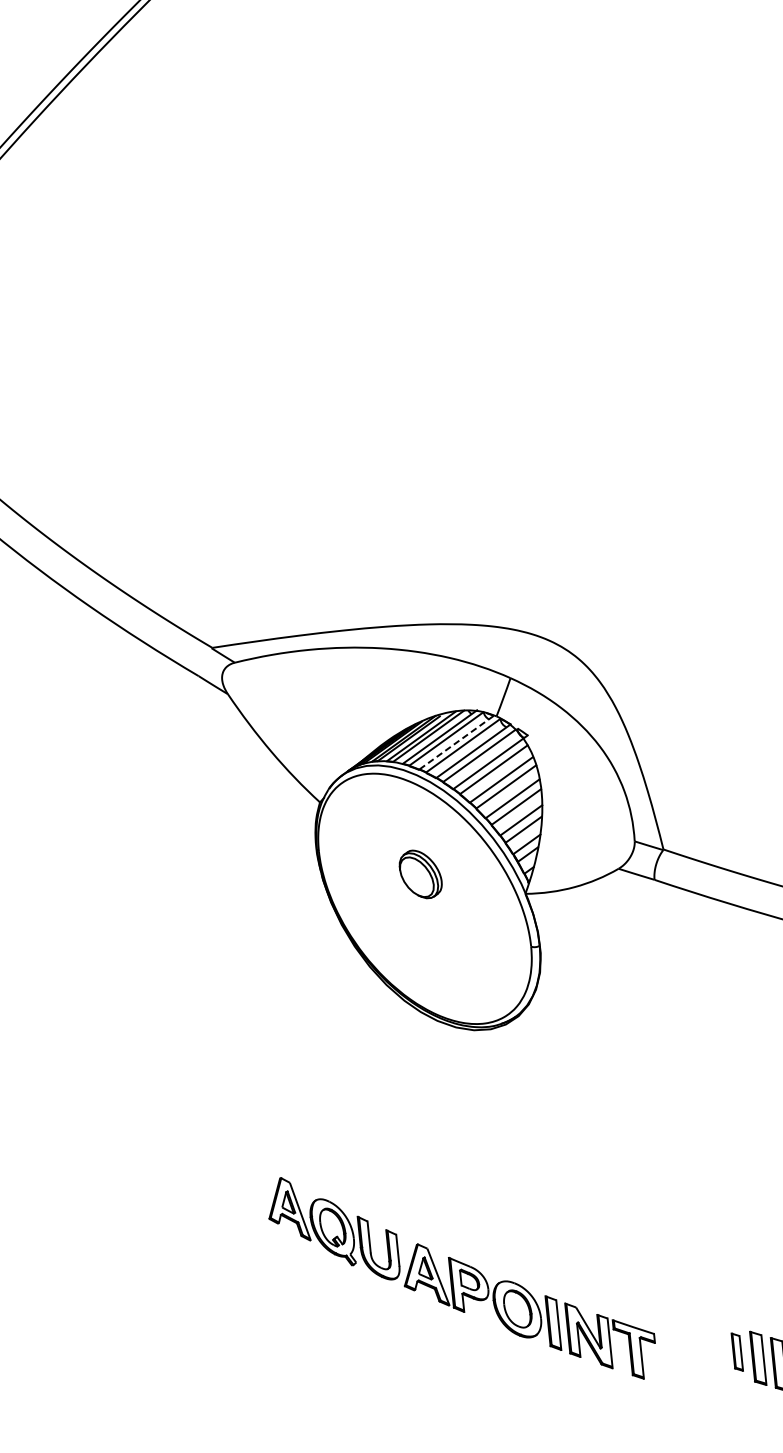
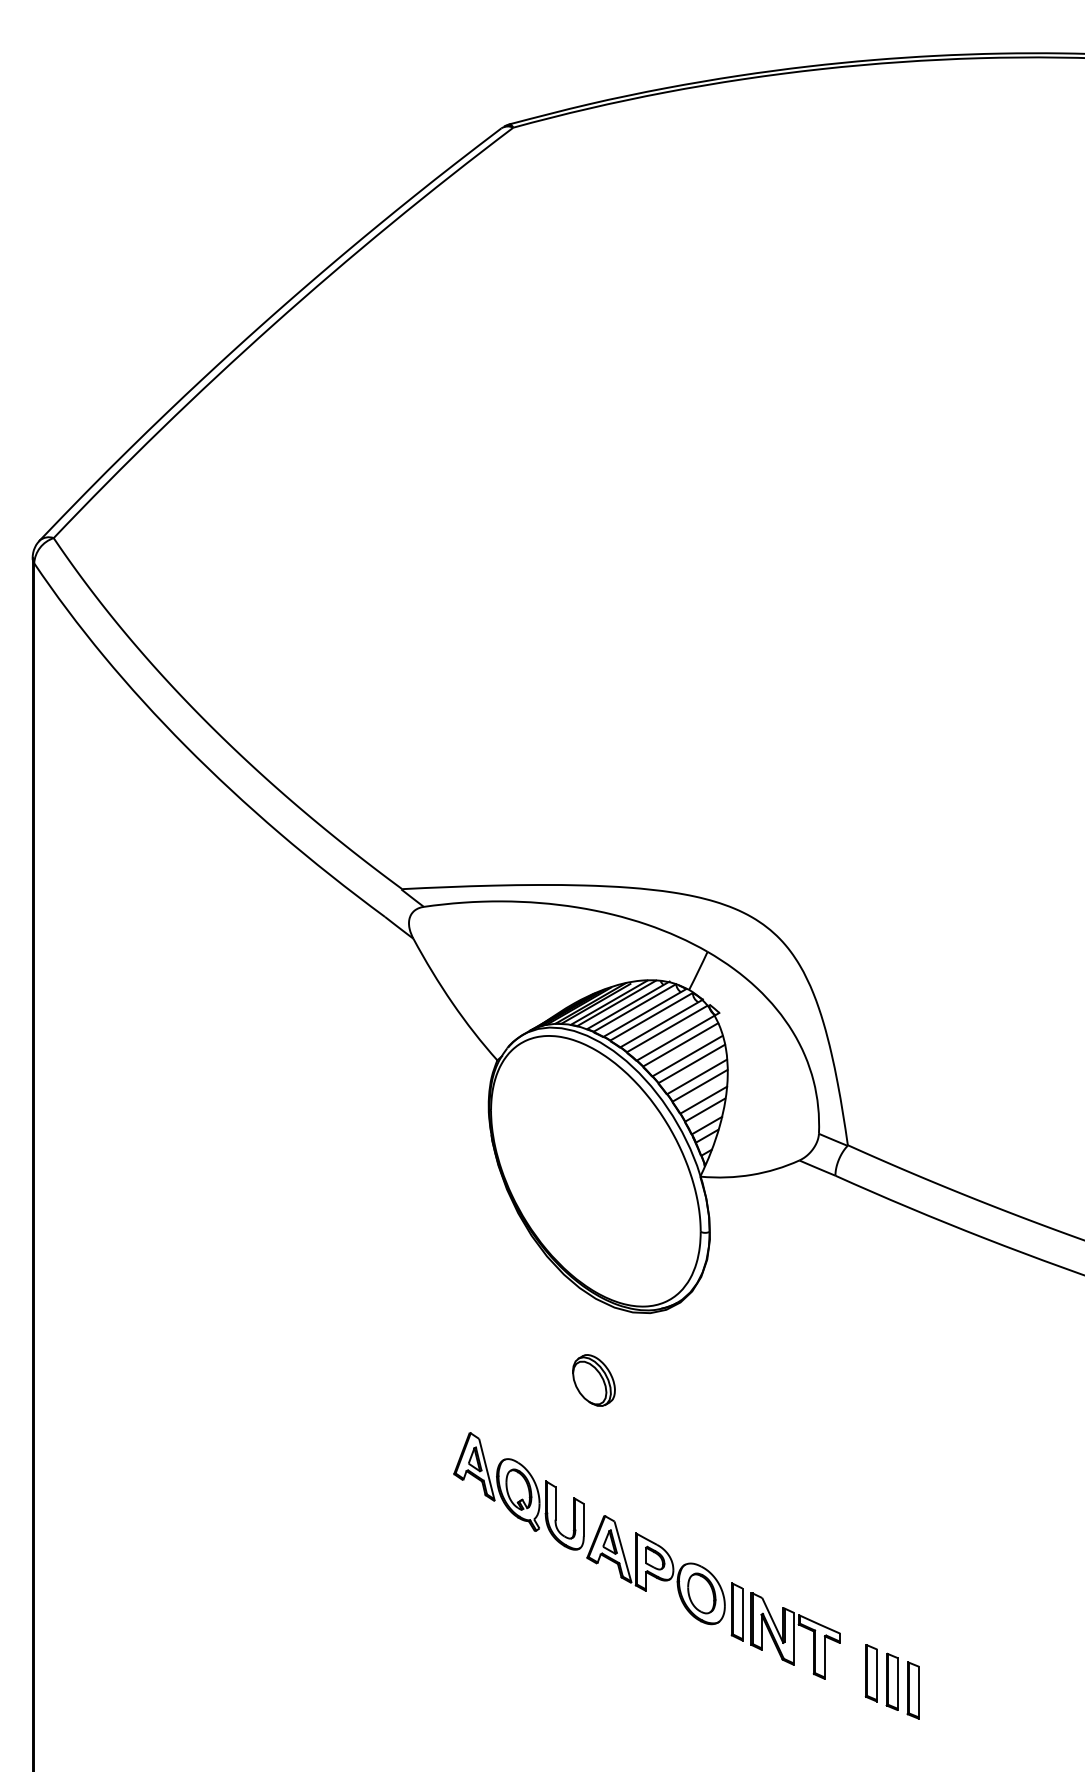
line: (457, 742) -> (645, 1012), dashed -> solid
part: (420, 874) -> (593, 1380), moved
part: (461, 1278) -> (646, 1555), moved
part: (736, 1352) -> (870, 1673), size x1.43

